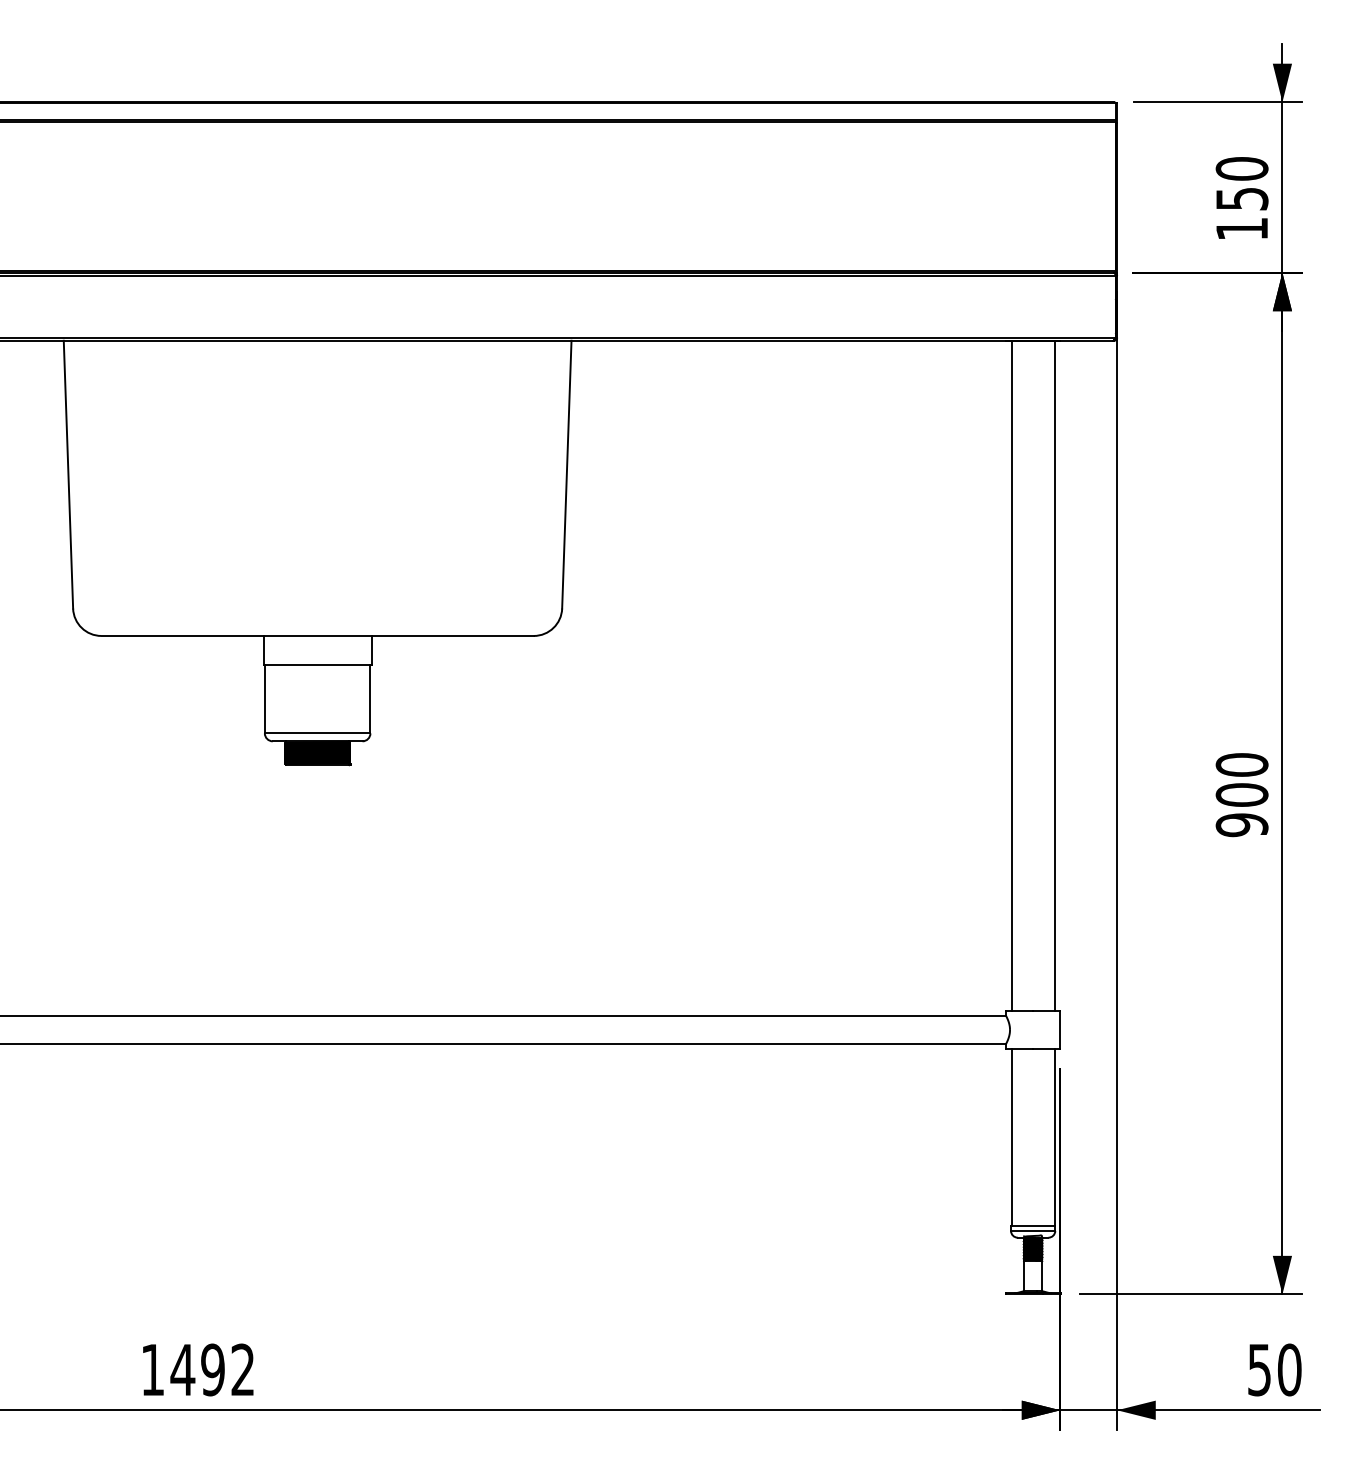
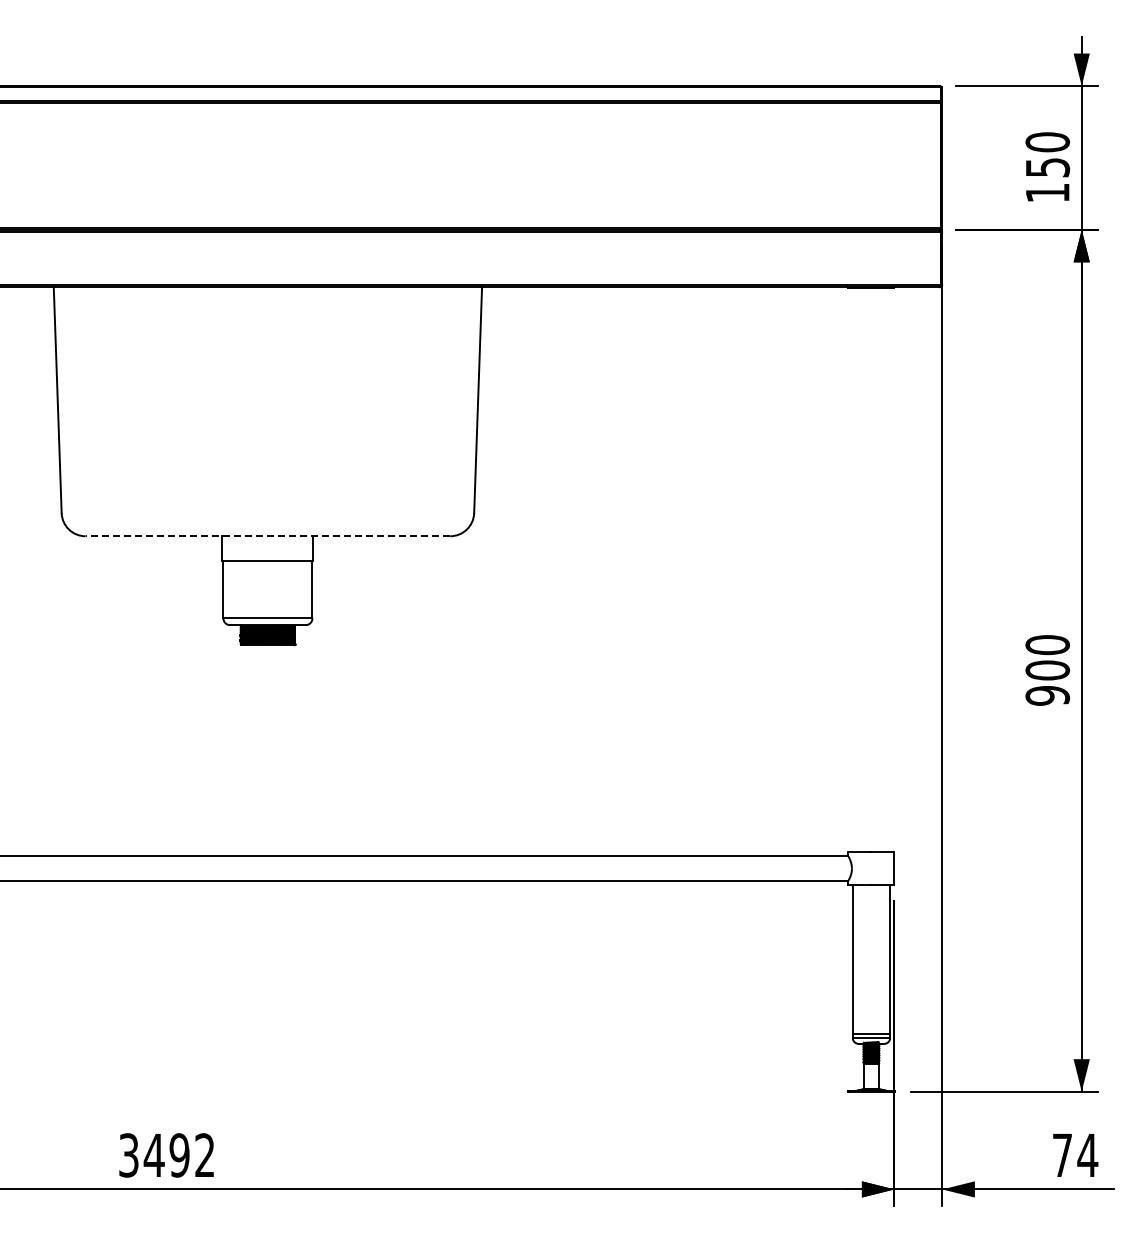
line: (317, 636) -> (267, 536), solid -> dashed
line: (1011, 675) -> (853, 569), removed
line: (1054, 675) -> (889, 569), removed
text: (152, 1370) -> (128, 1155), 1492 -> 3492
text: (1275, 1370) -> (1075, 1155), 50 -> 74

